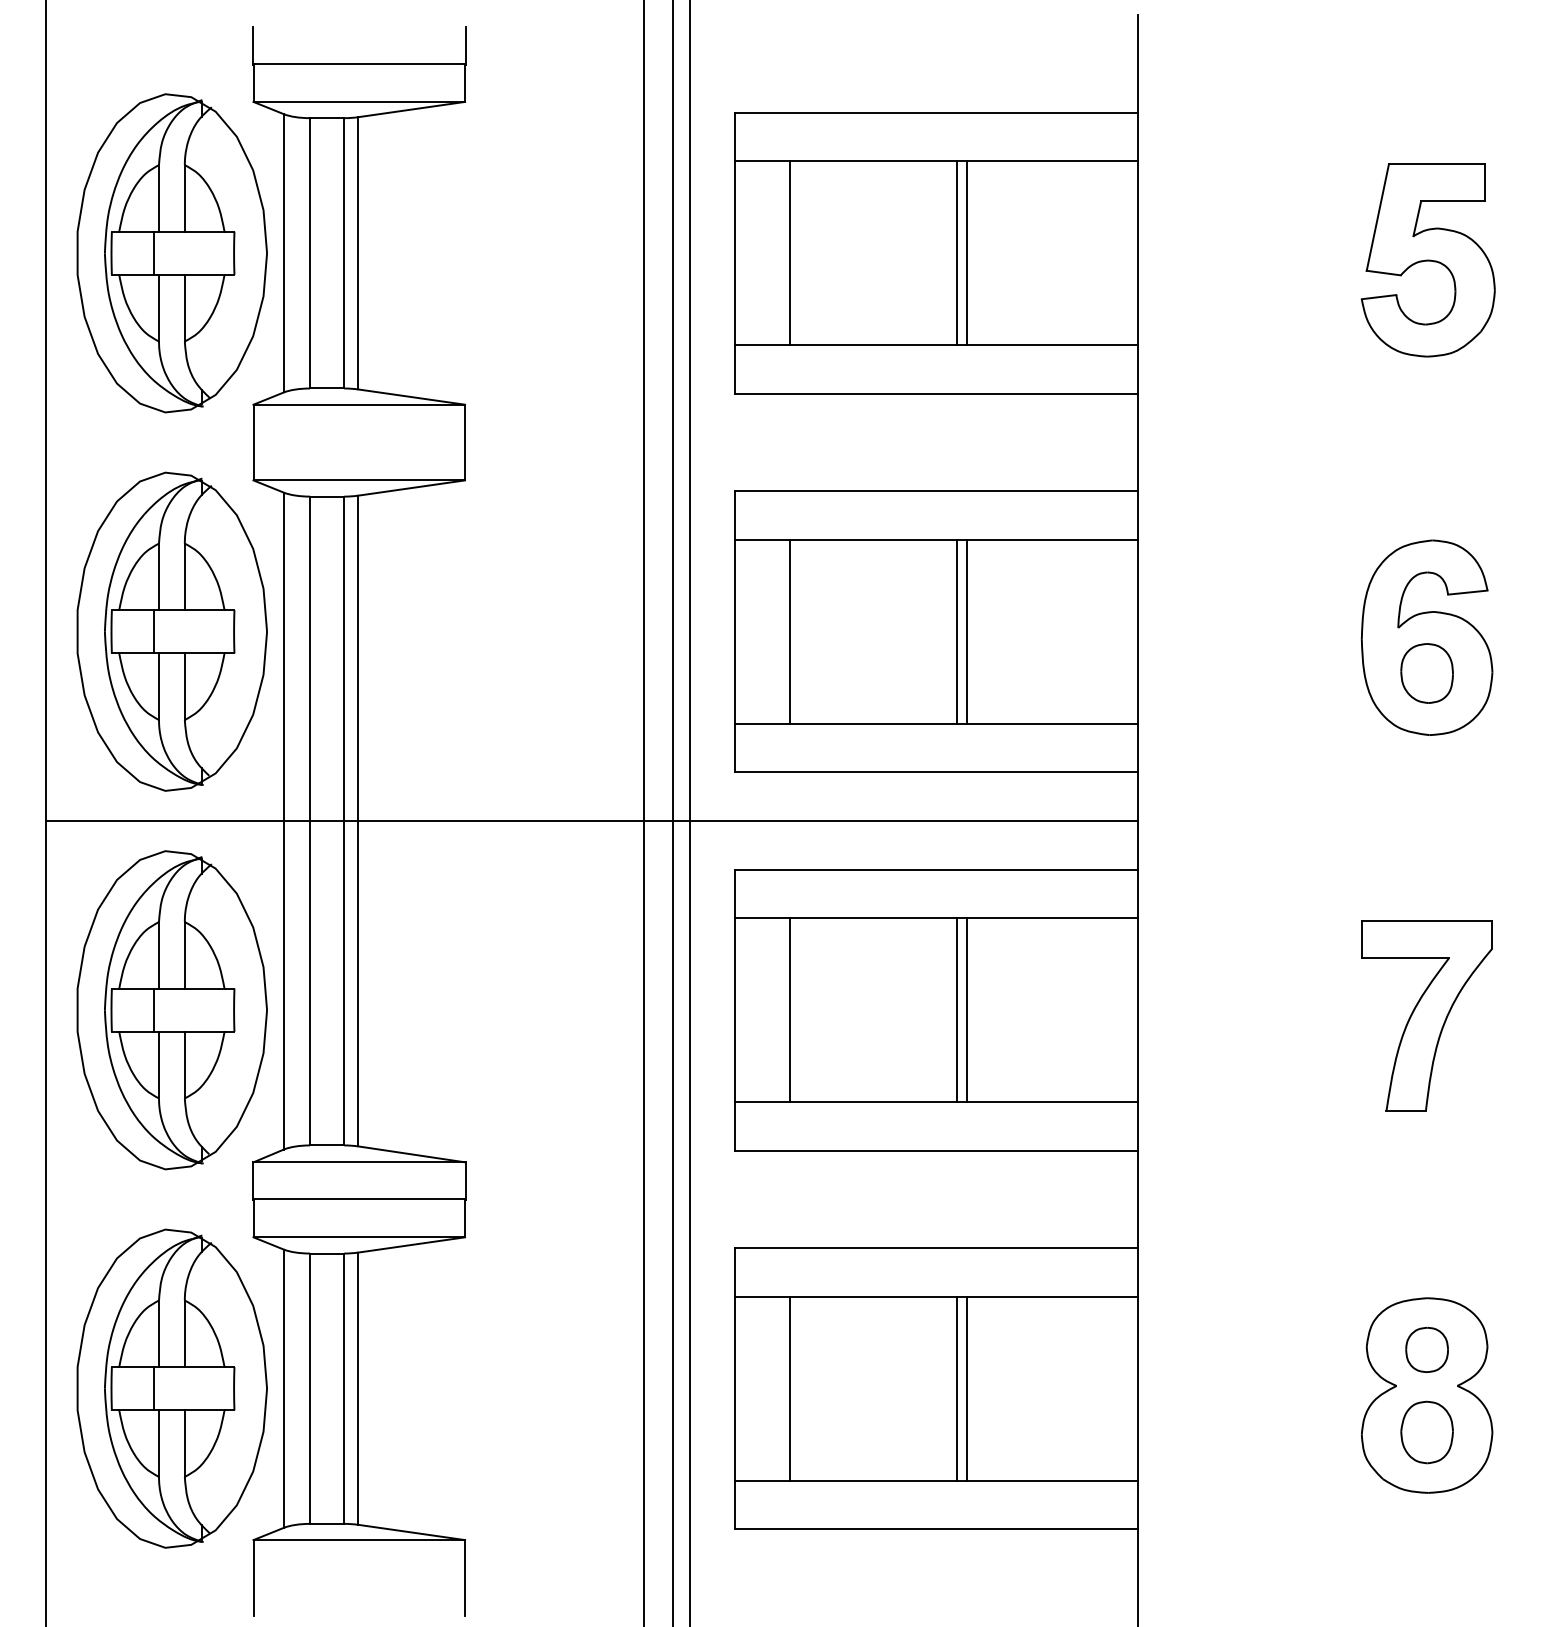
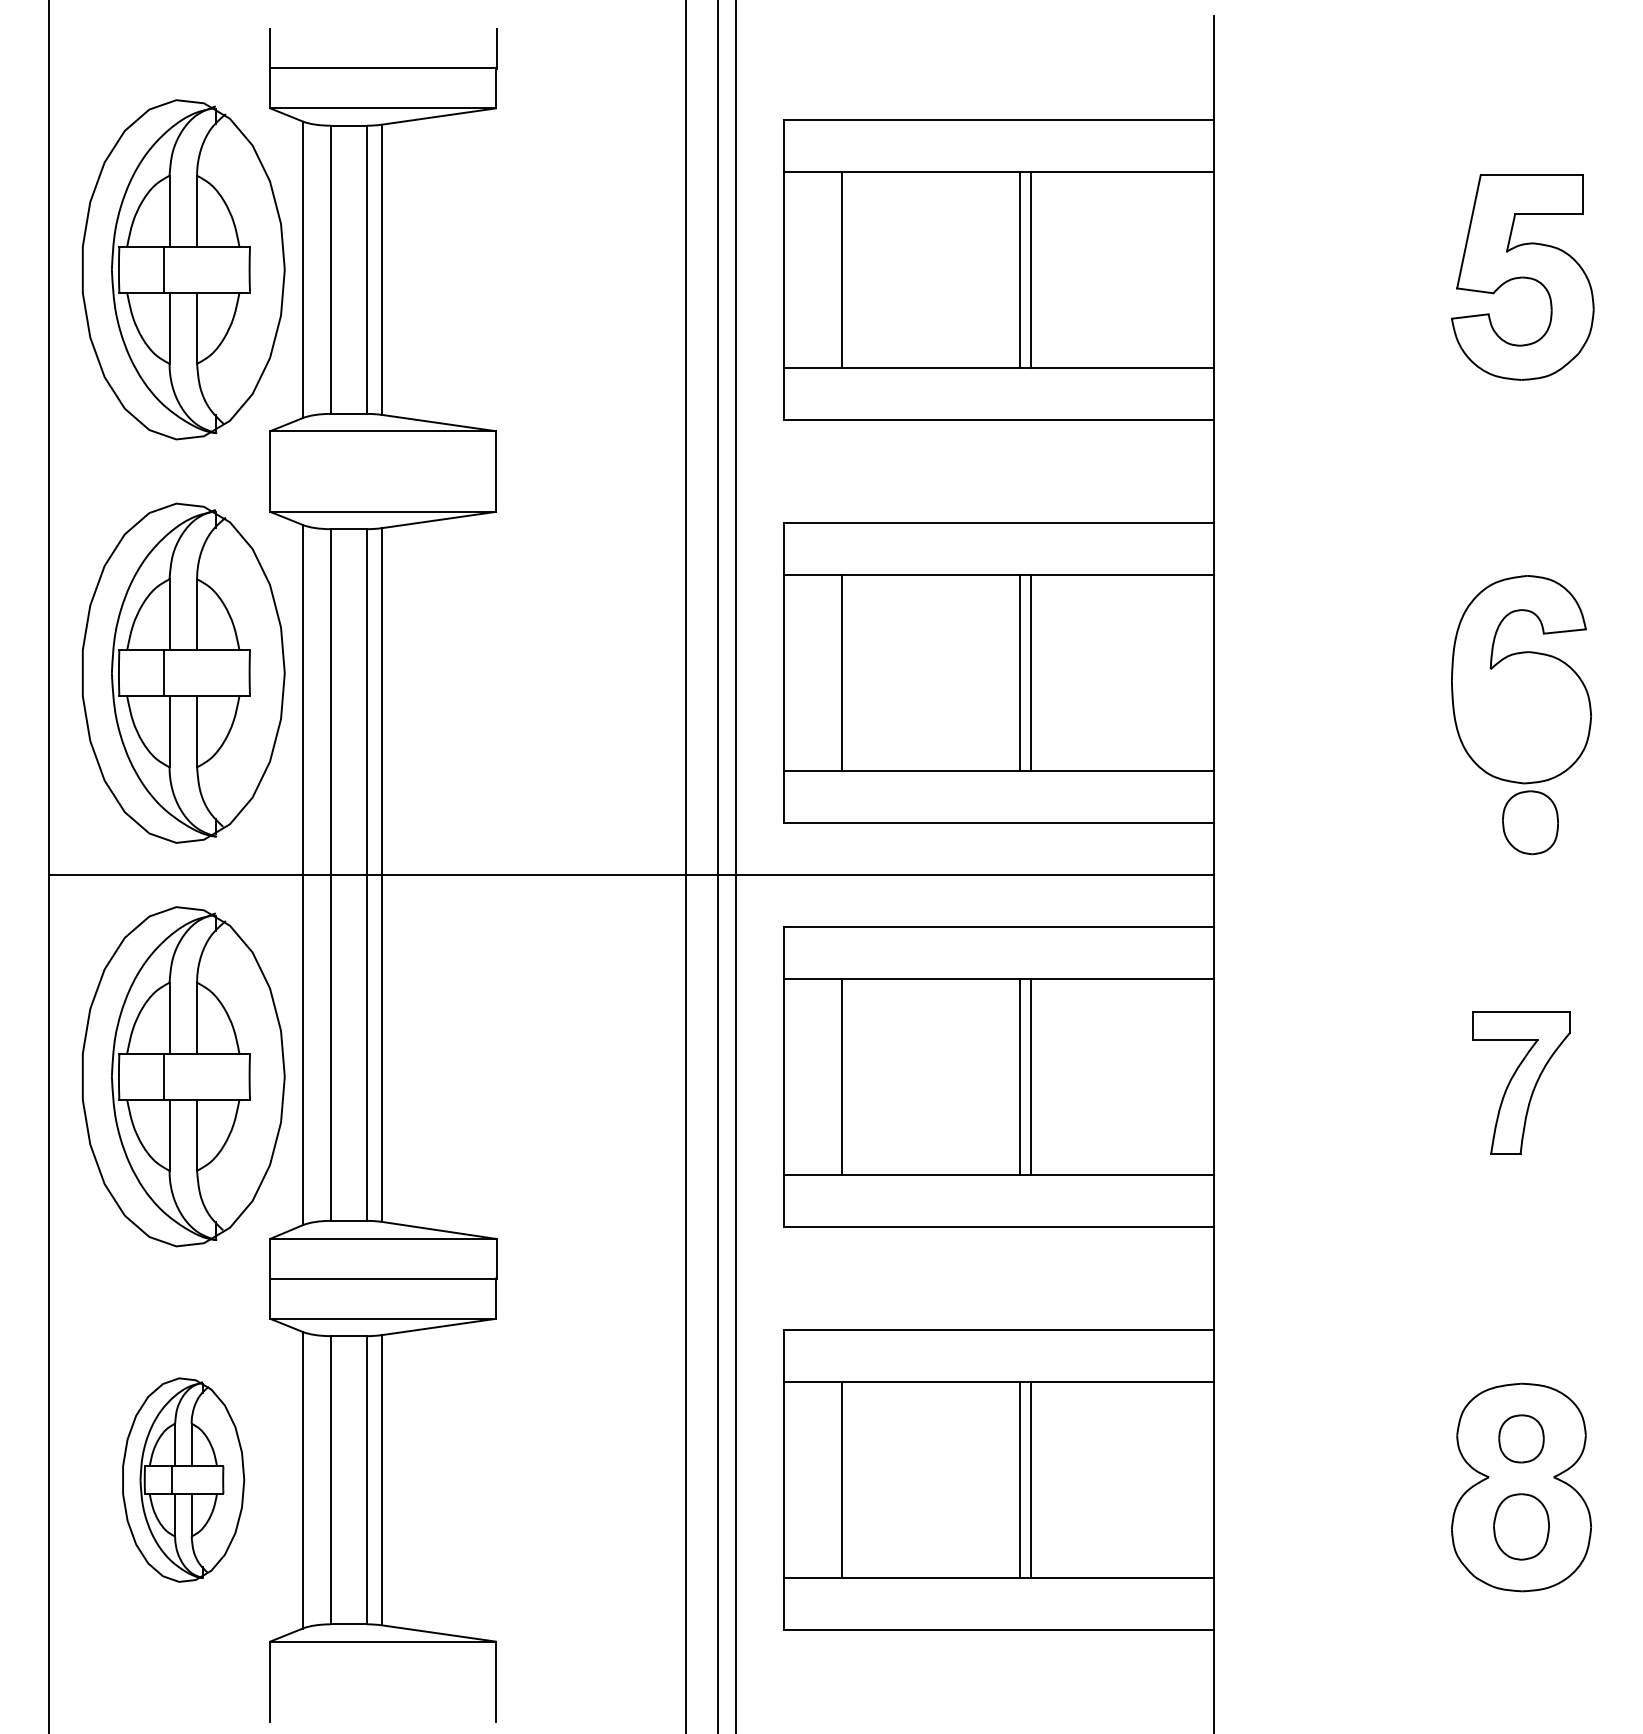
part: (1427, 673) -> (1530, 822), moved
part: (1427, 1015) -> (1521, 1082), size x0.7
part: (172, 1388) -> (183, 1479), size x0.6

